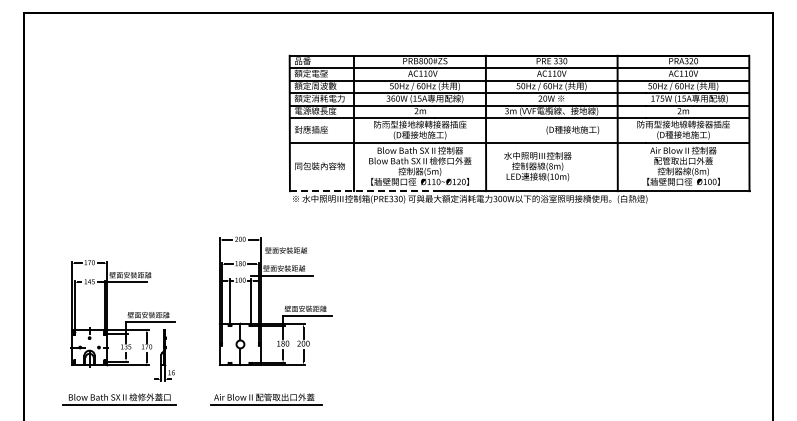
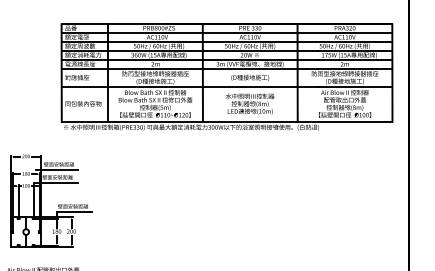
text: (572, 130) -> (249, 78), moved
text: (537, 166) -> (249, 104), moved
line: (362, 191) -> (113, 122), dashed -> solid
line: (283, 257) -> (57, 169), added

